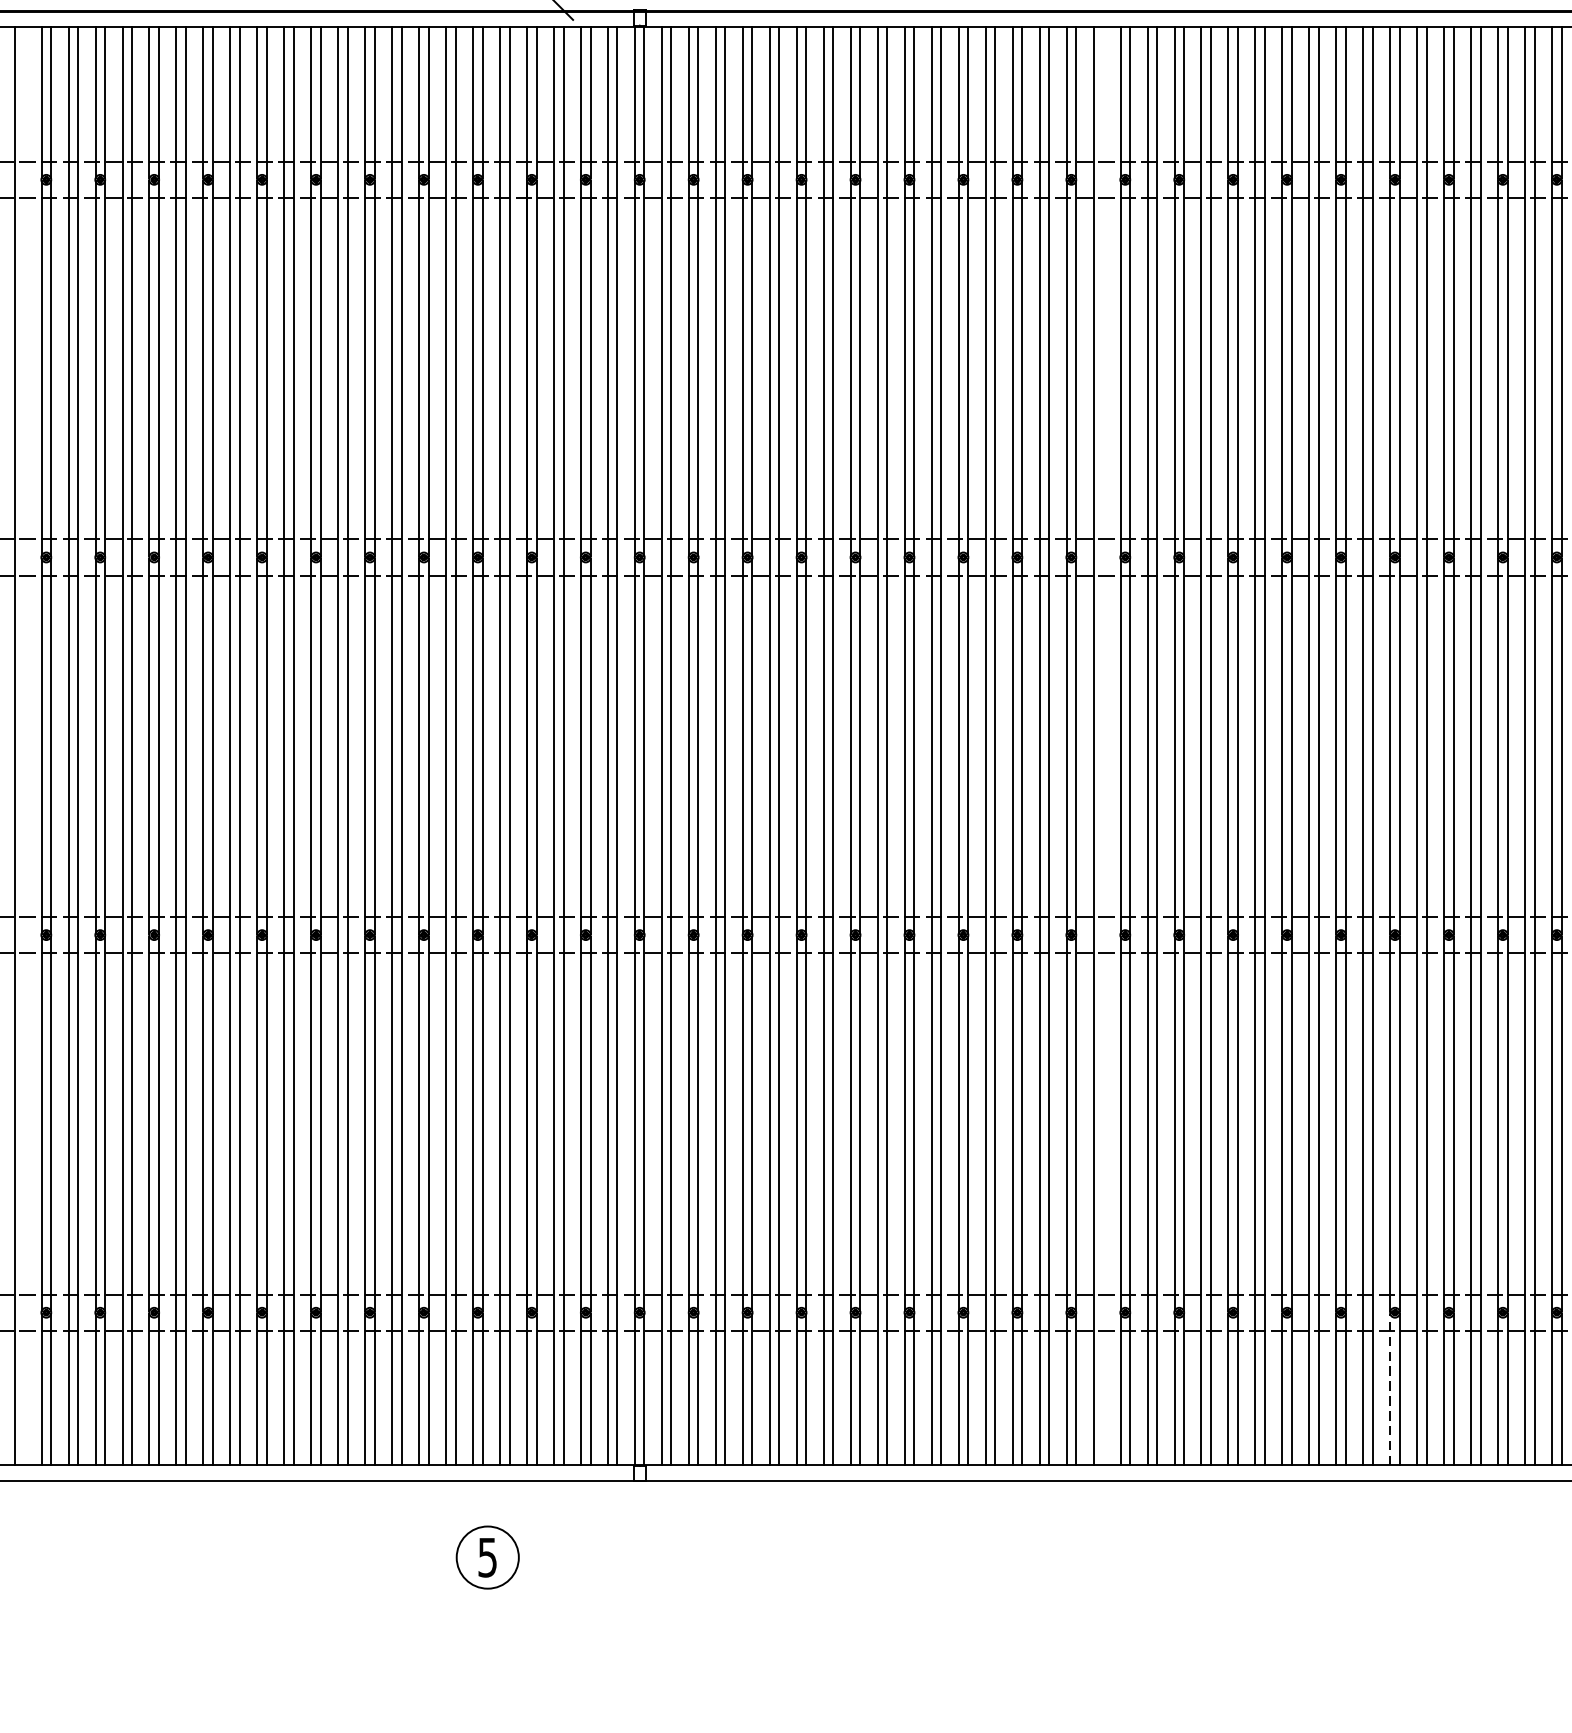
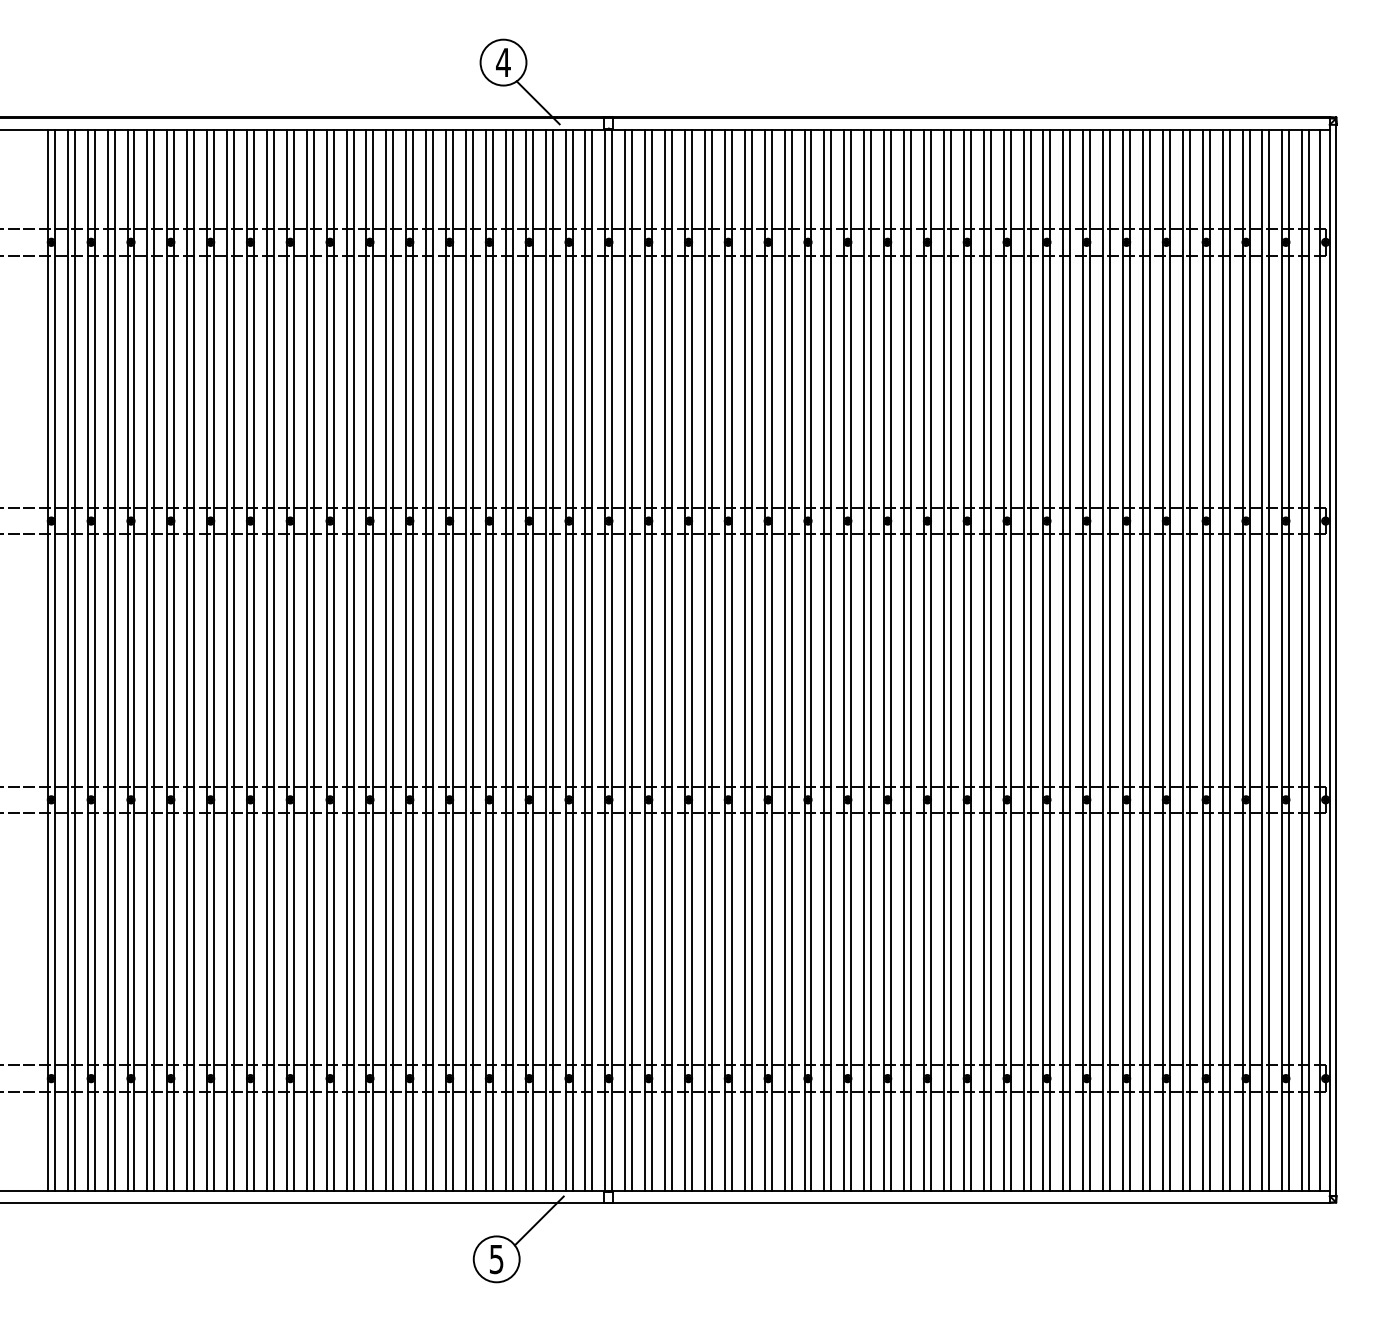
line: (24, 746) -> (154, 660), added
line: (1102, 746) -> (950, 660), added
line: (1389, 1389) -> (1162, 1135), dashed -> solid
line: (544, 1504) -> (538, 1220), added

